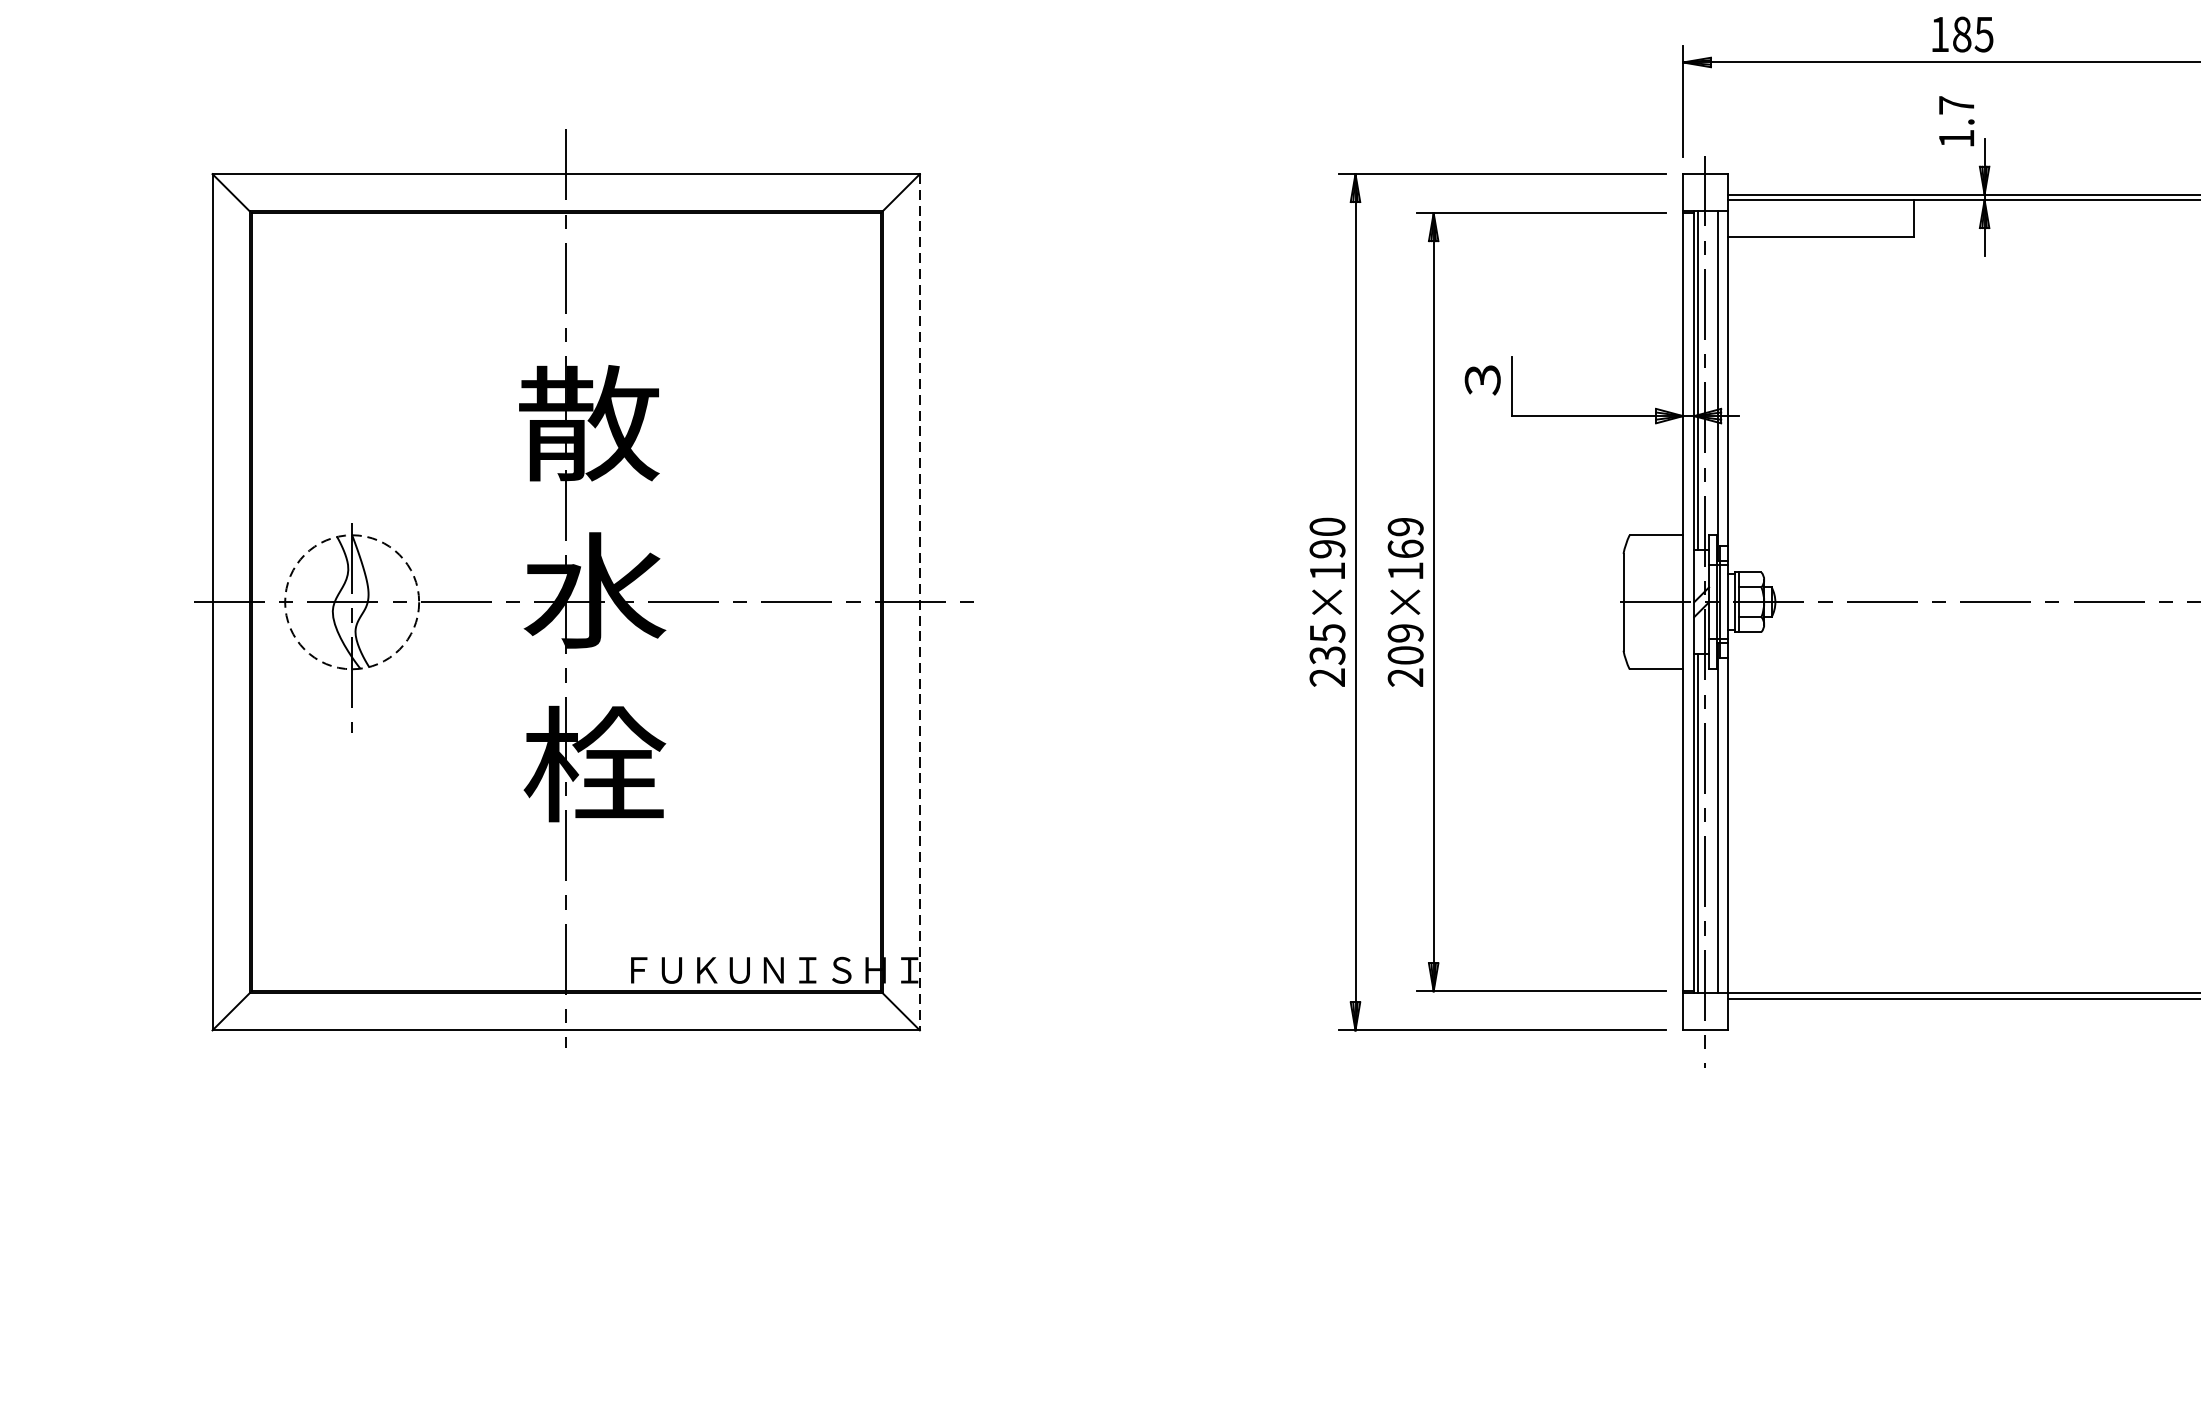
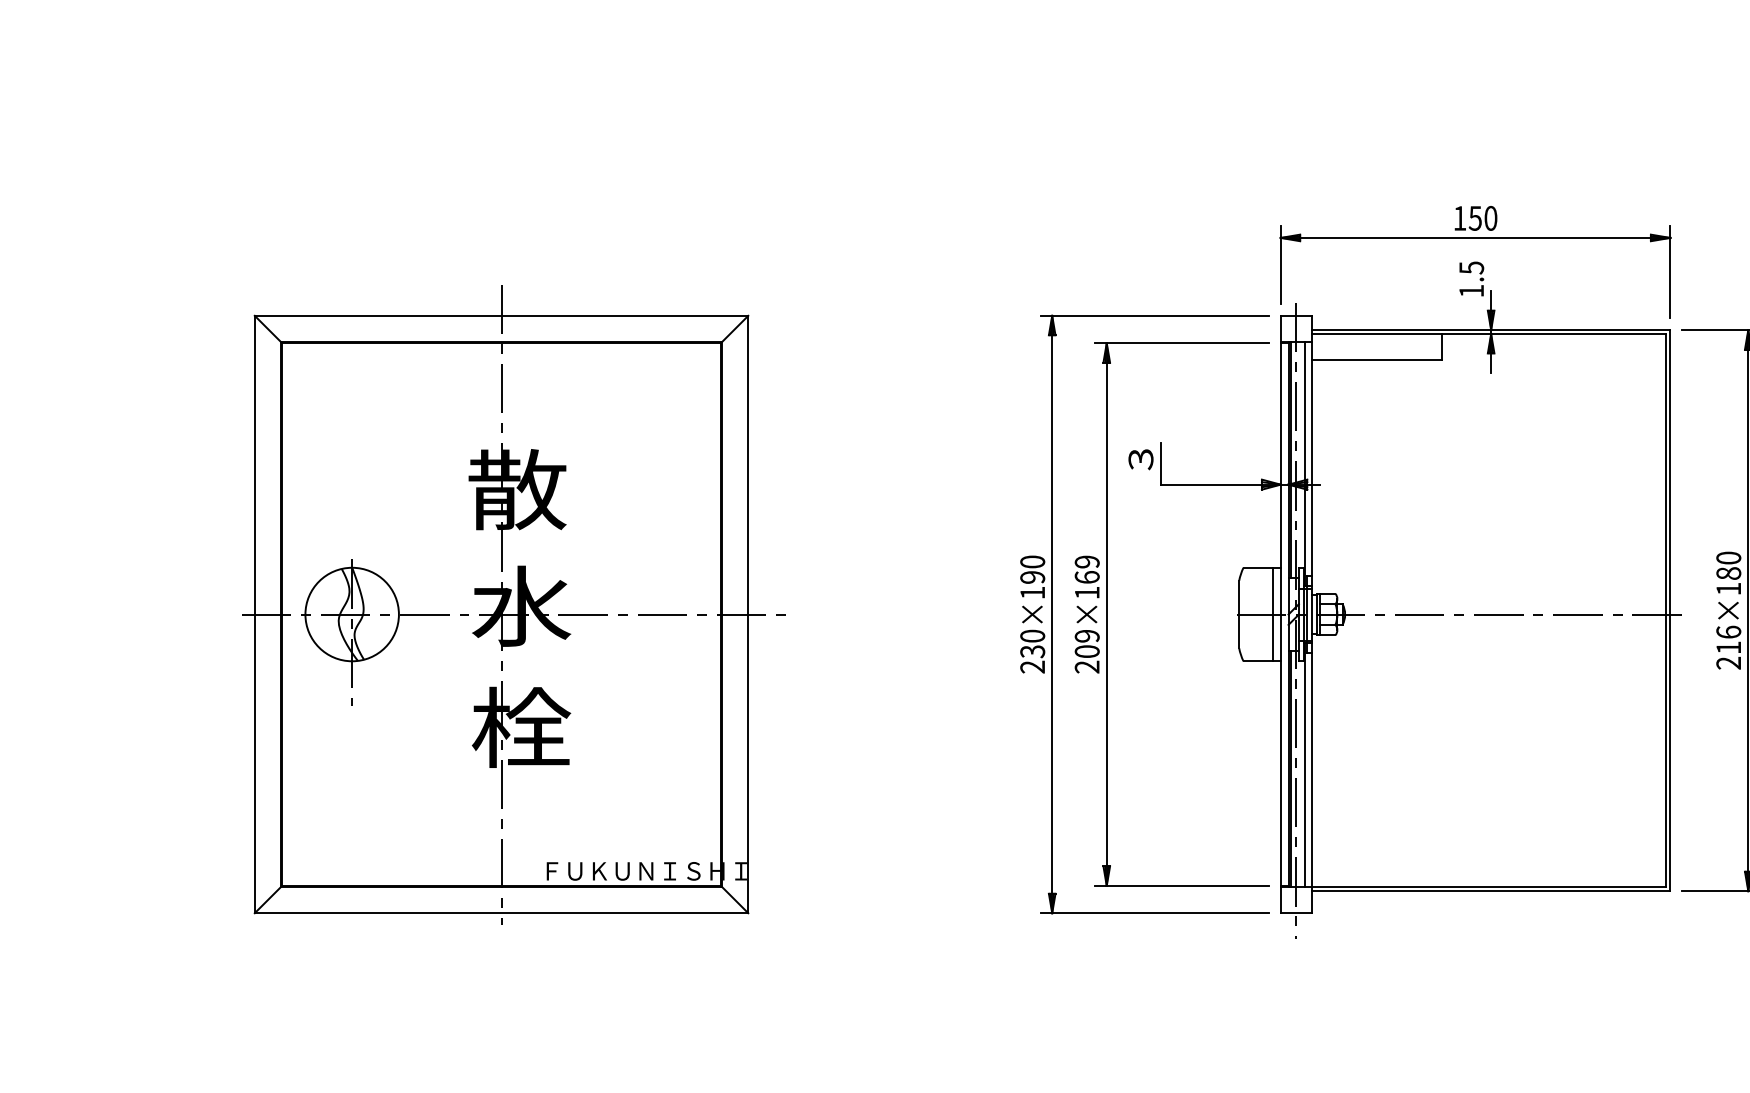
text: (1972, 34) -> (1482, 218), 185 -> 150
text: (1956, 104) -> (1471, 267), 1.7 -> 1.5
circle: (351, 602) -> (351, 614), dashed -> solid
line: (920, 602) -> (748, 614), dashed -> solid
line: (1671, 602) -> (1272, 614), added
text: (1327, 632) -> (1032, 635), 235×190 -> 230×190

